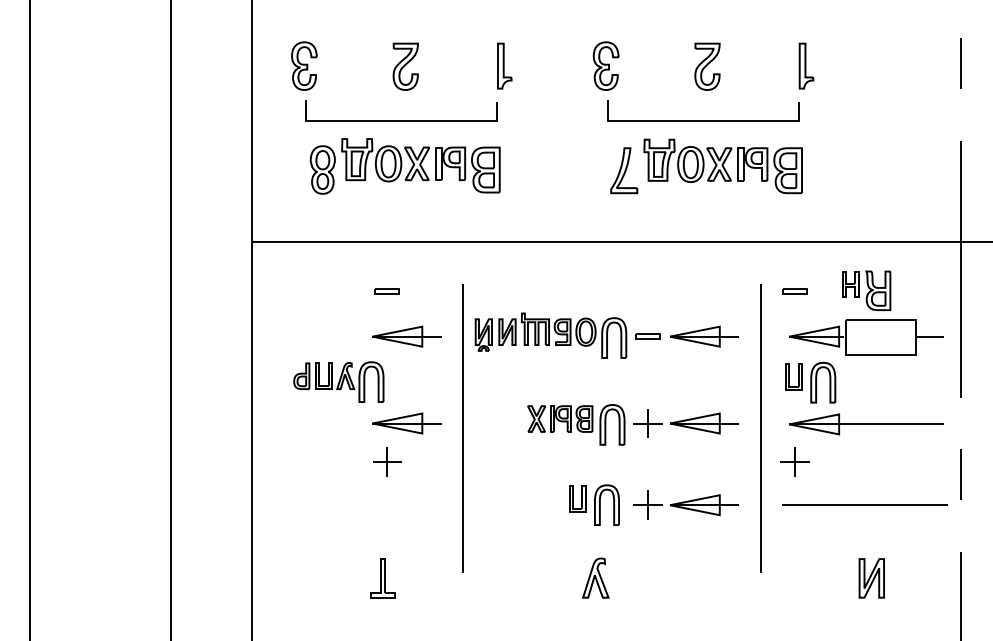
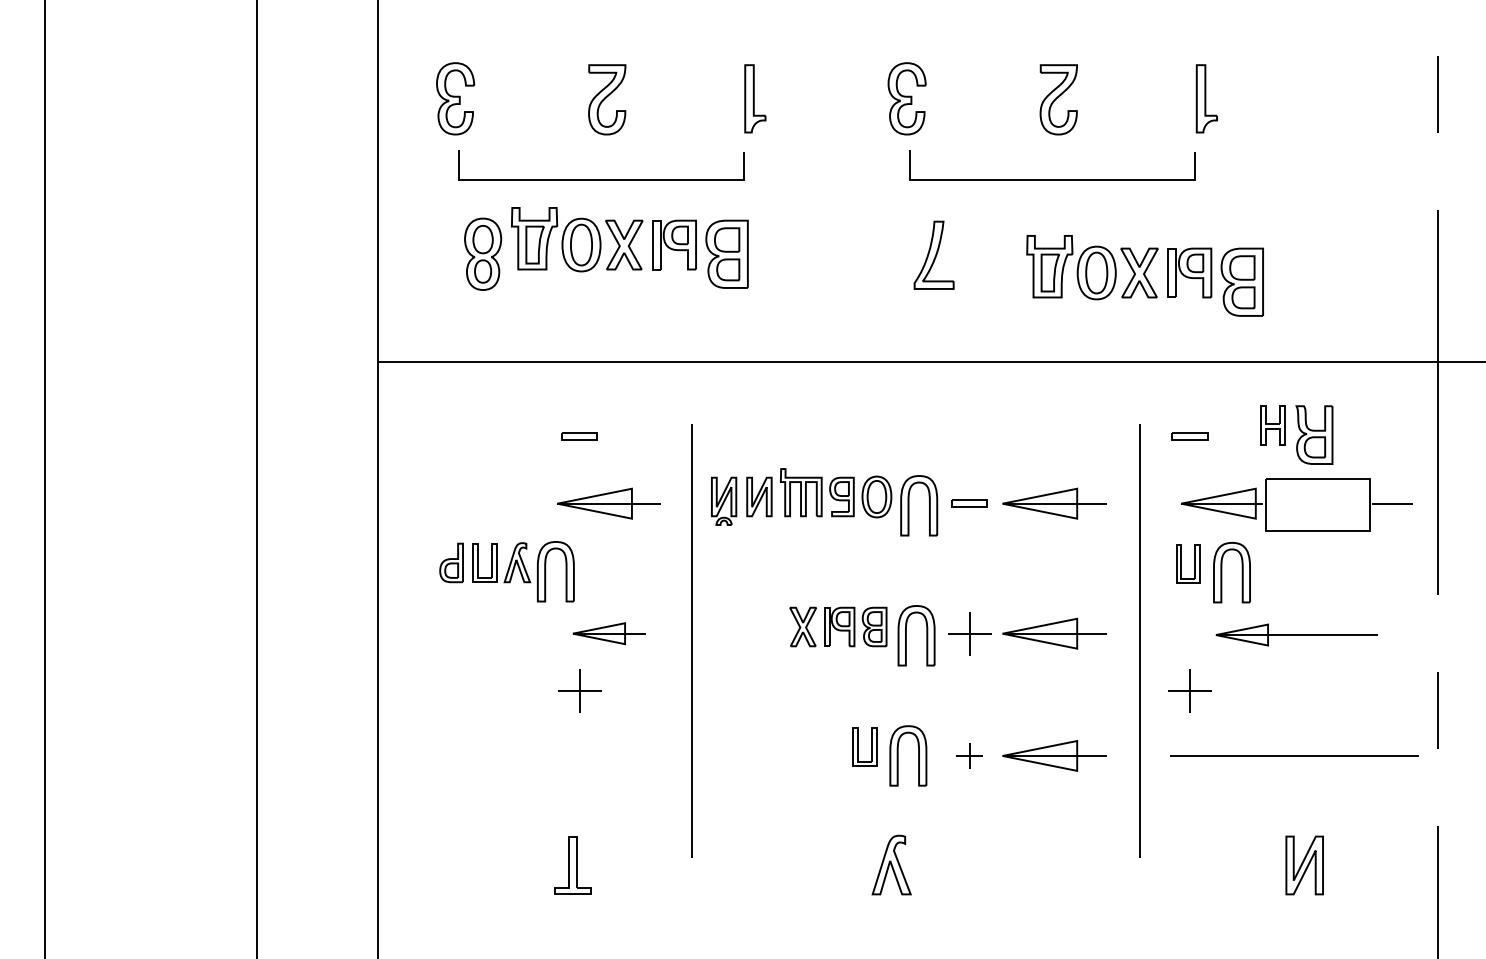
part: (722, 166) -> (1144, 275), moved
part: (406, 423) -> (608, 633), size x0.7
part: (866, 424) -> (1296, 635), size x0.7
part: (647, 504) -> (968, 754), size x0.6

